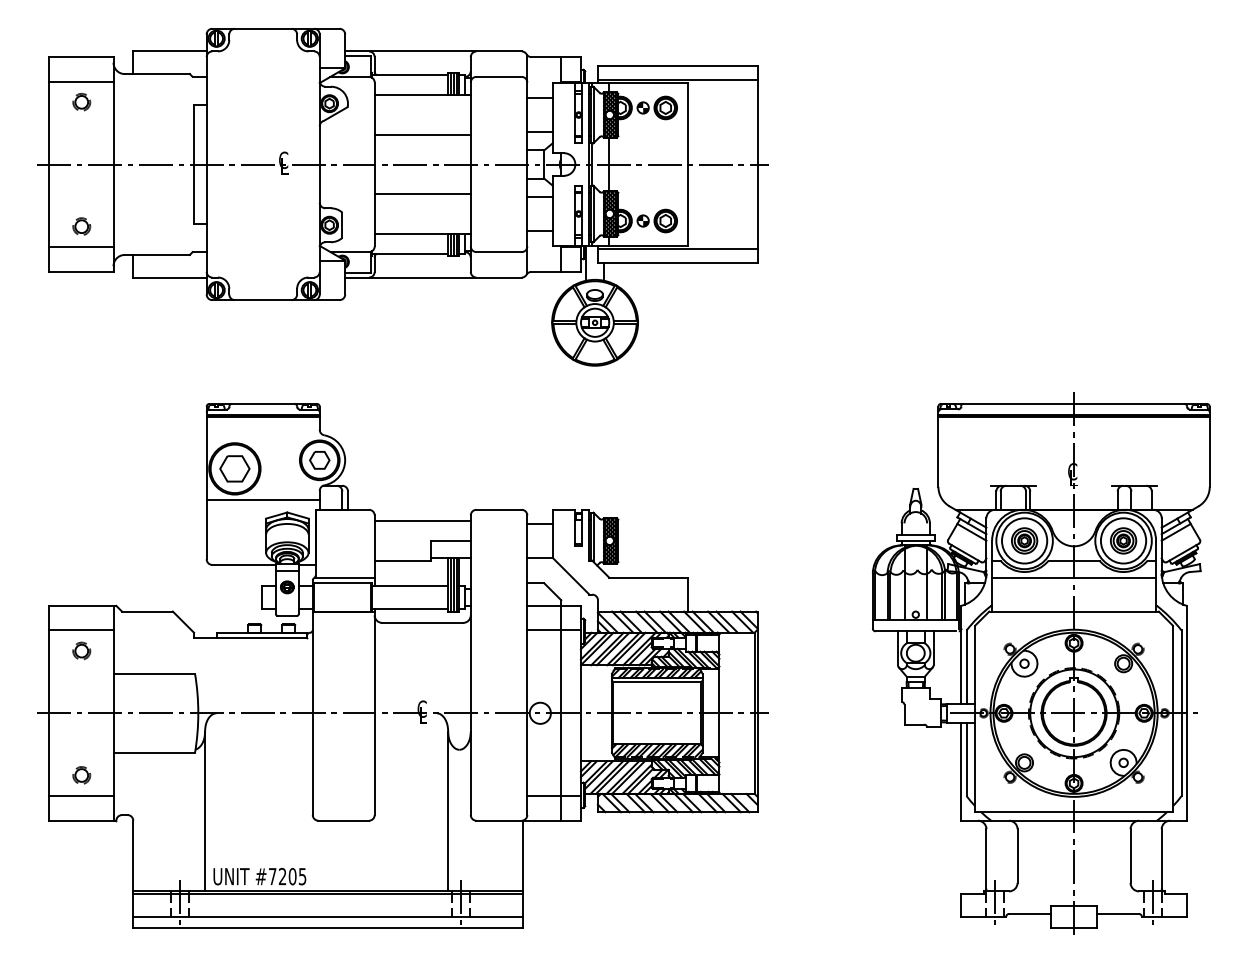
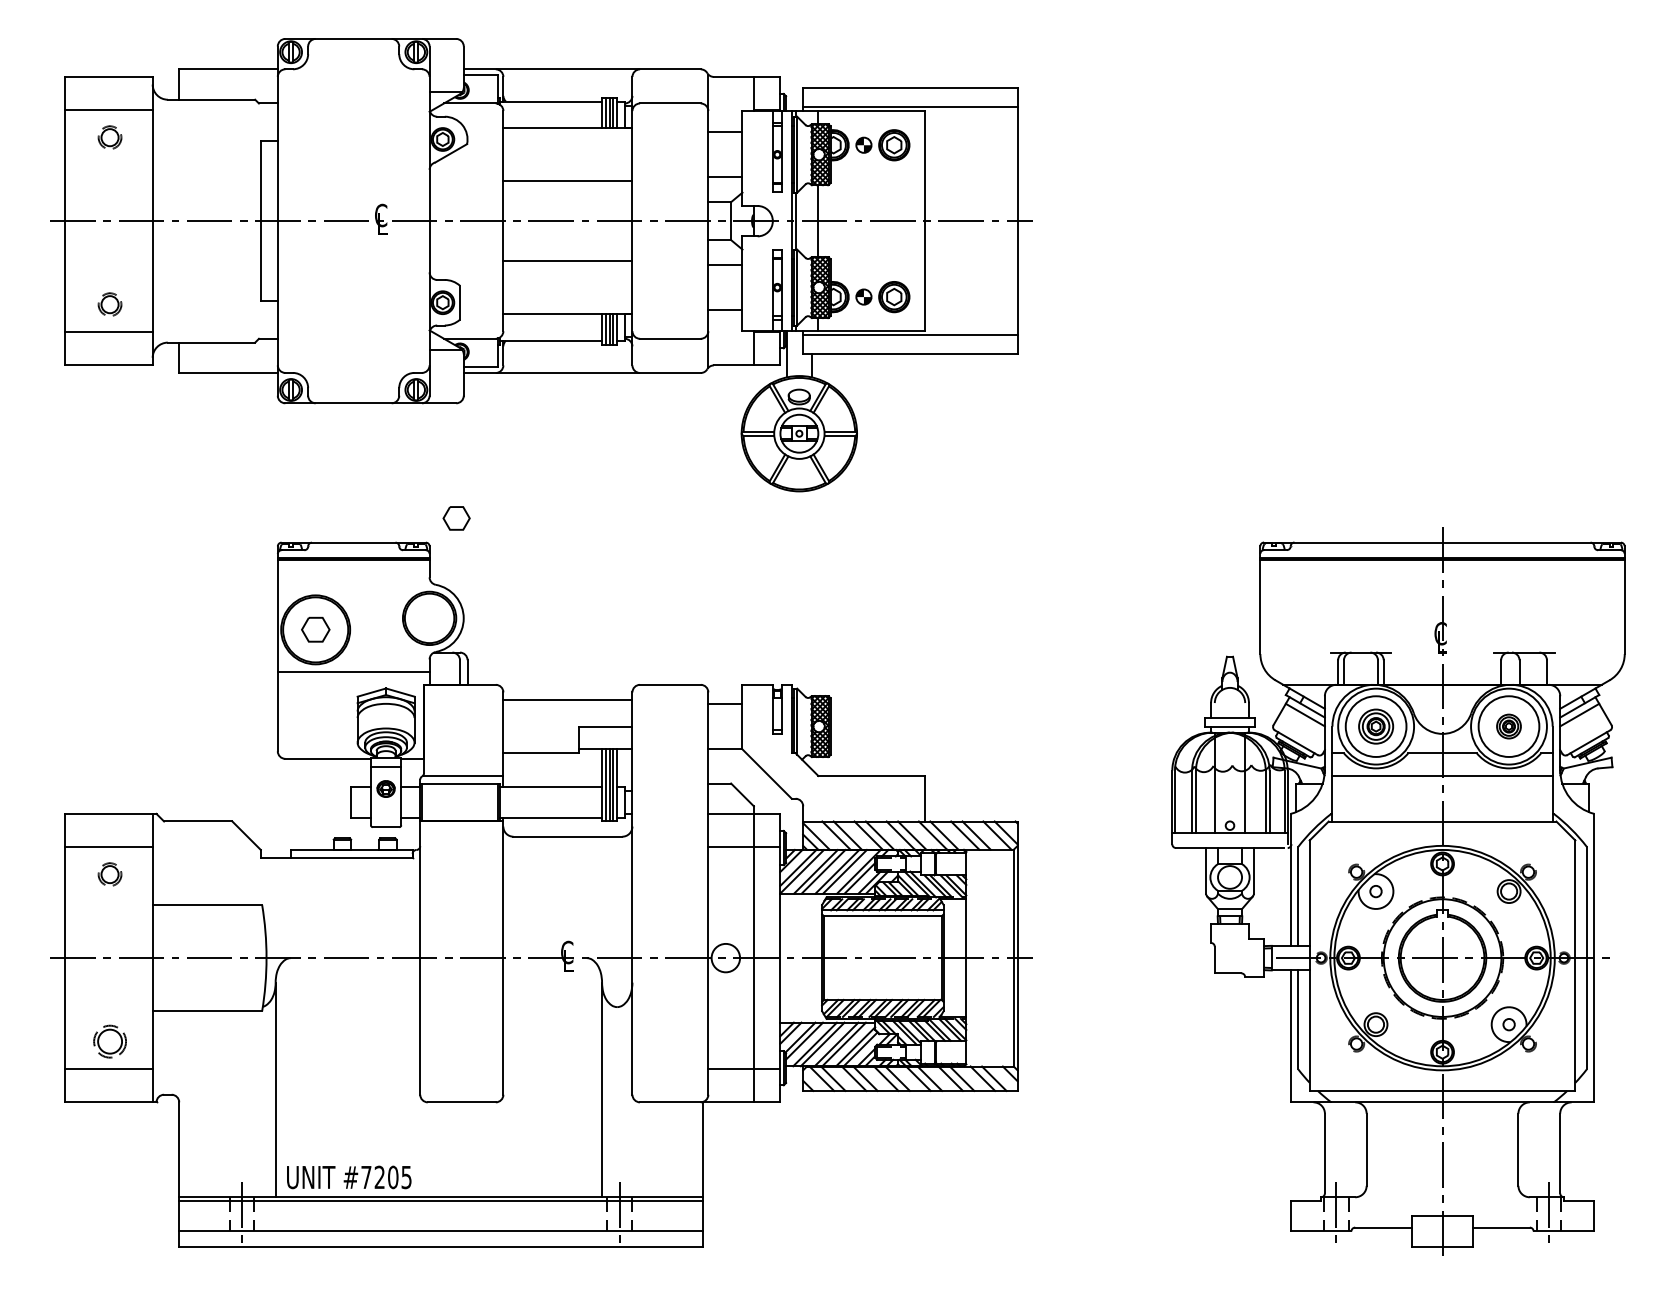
part: (319, 460) -> (456, 518), moved
part: (234, 468) -> (315, 629), size x0.7
part: (1123, 540) -> (1508, 726), size x0.7
part: (81, 775) -> (109, 1041), size x1.4

